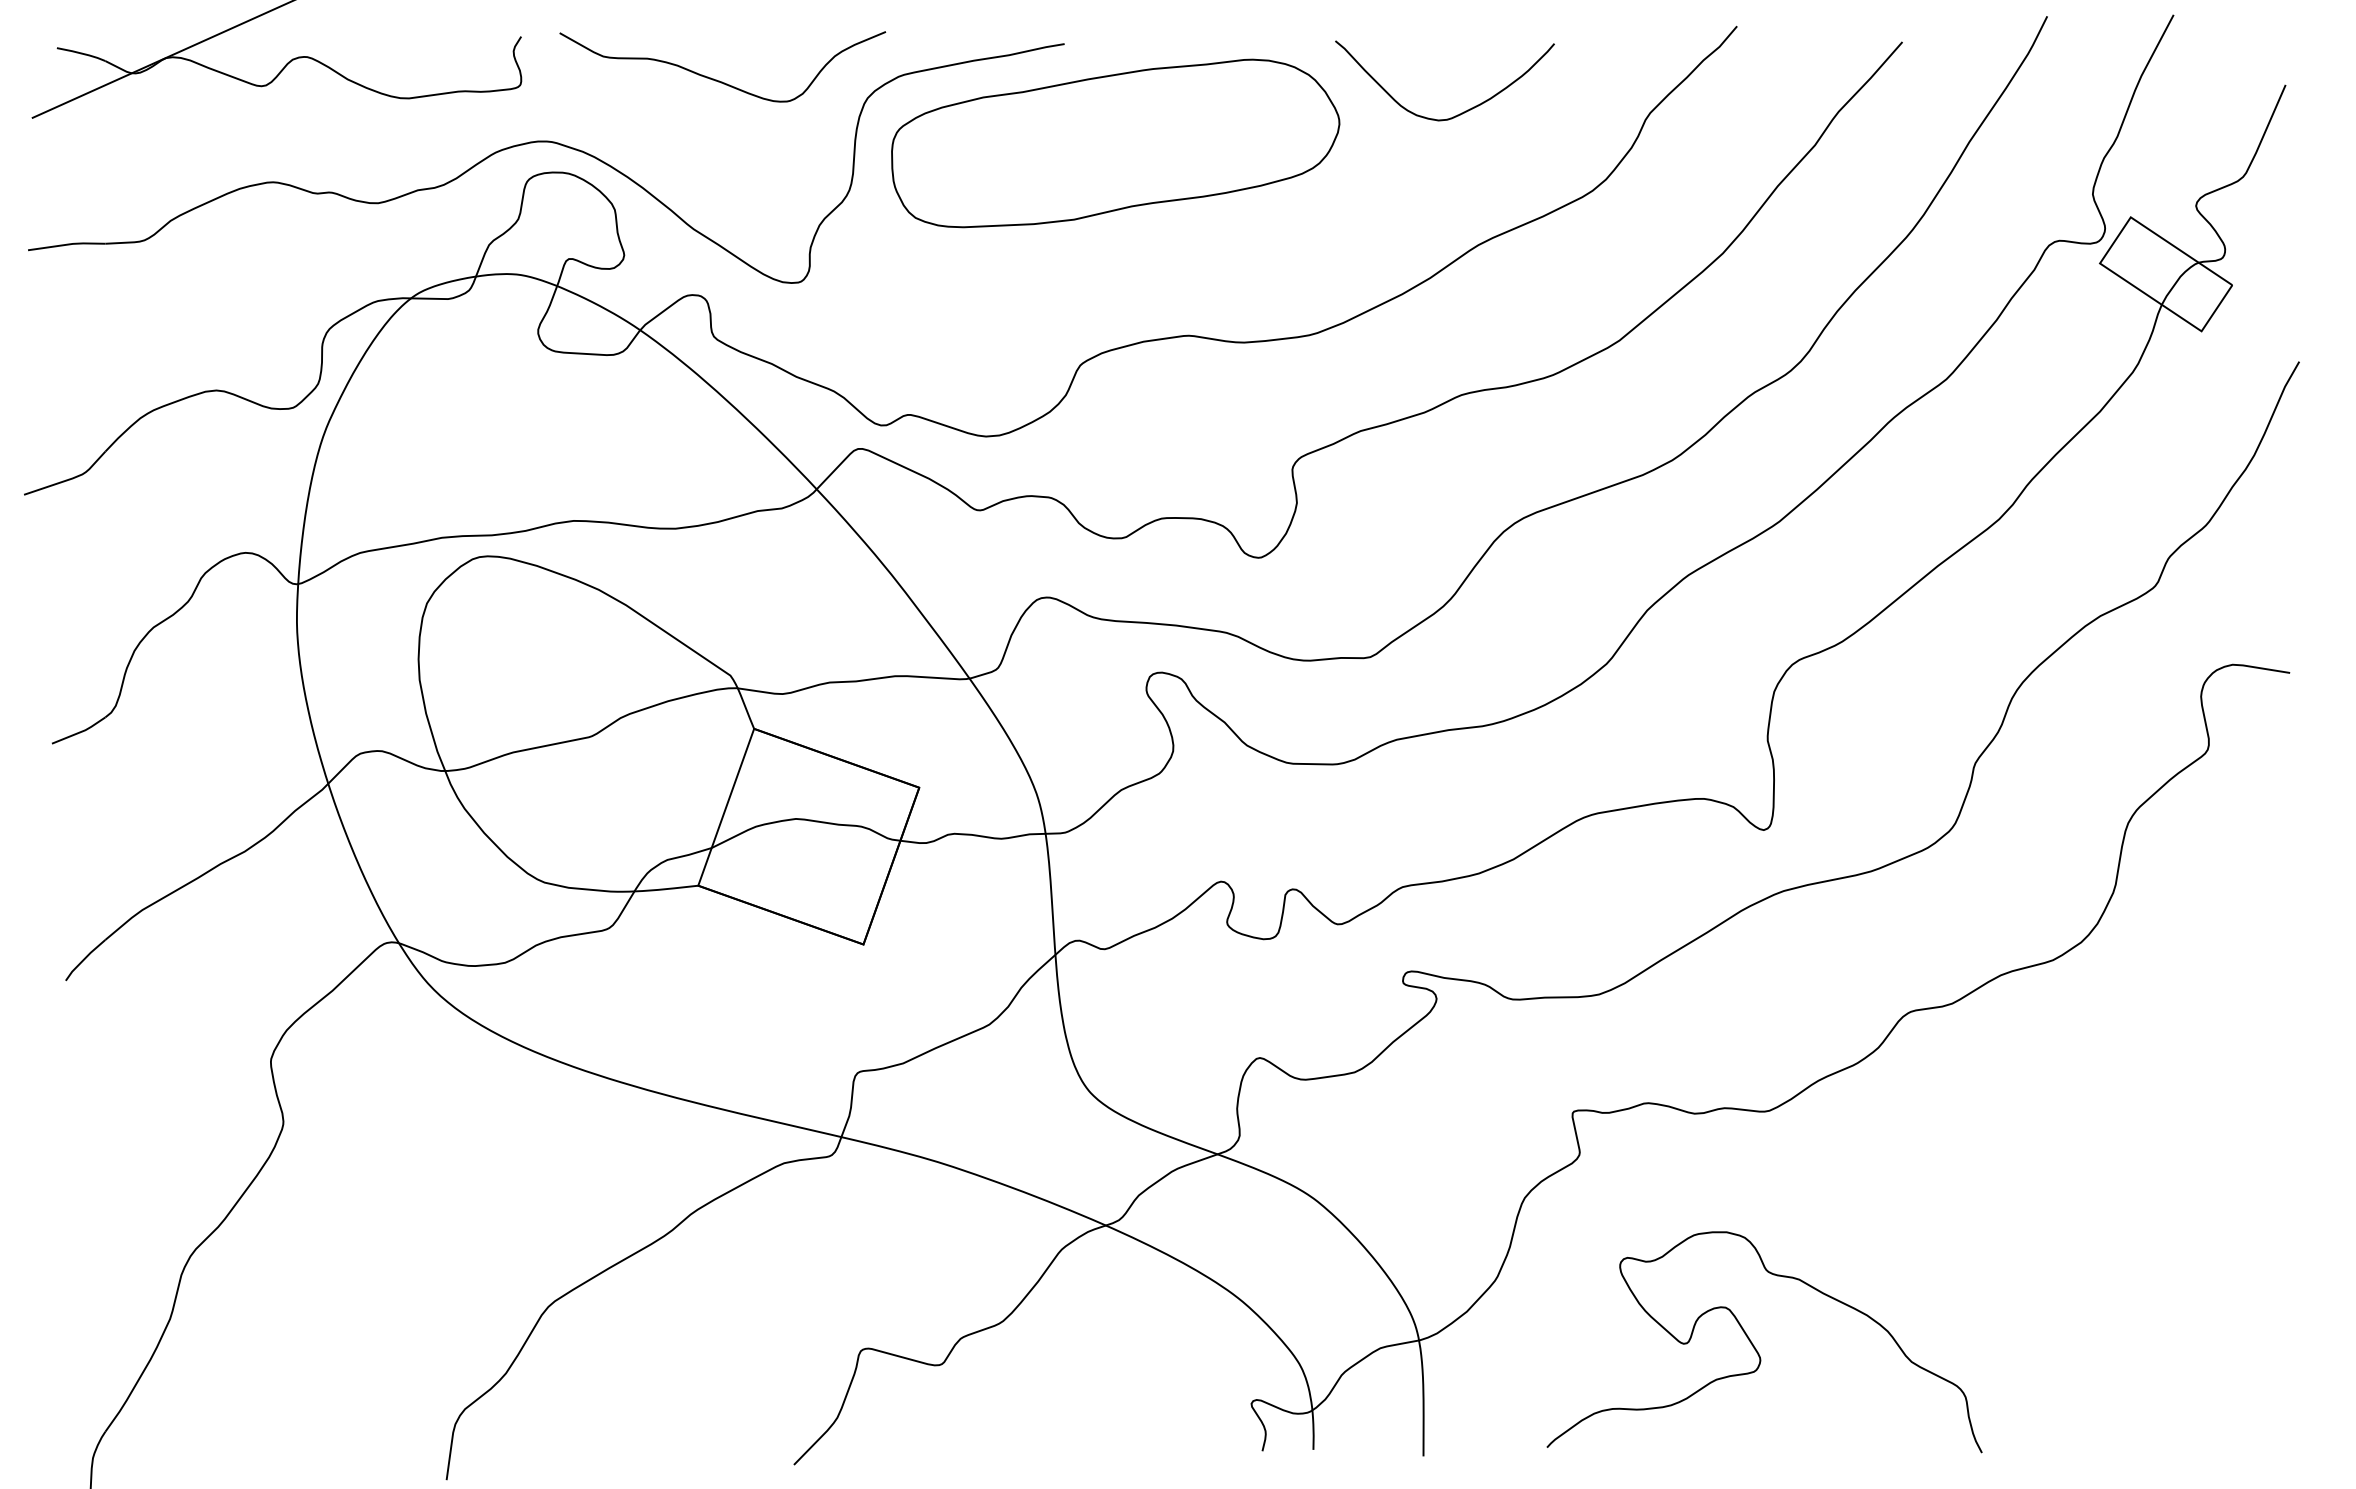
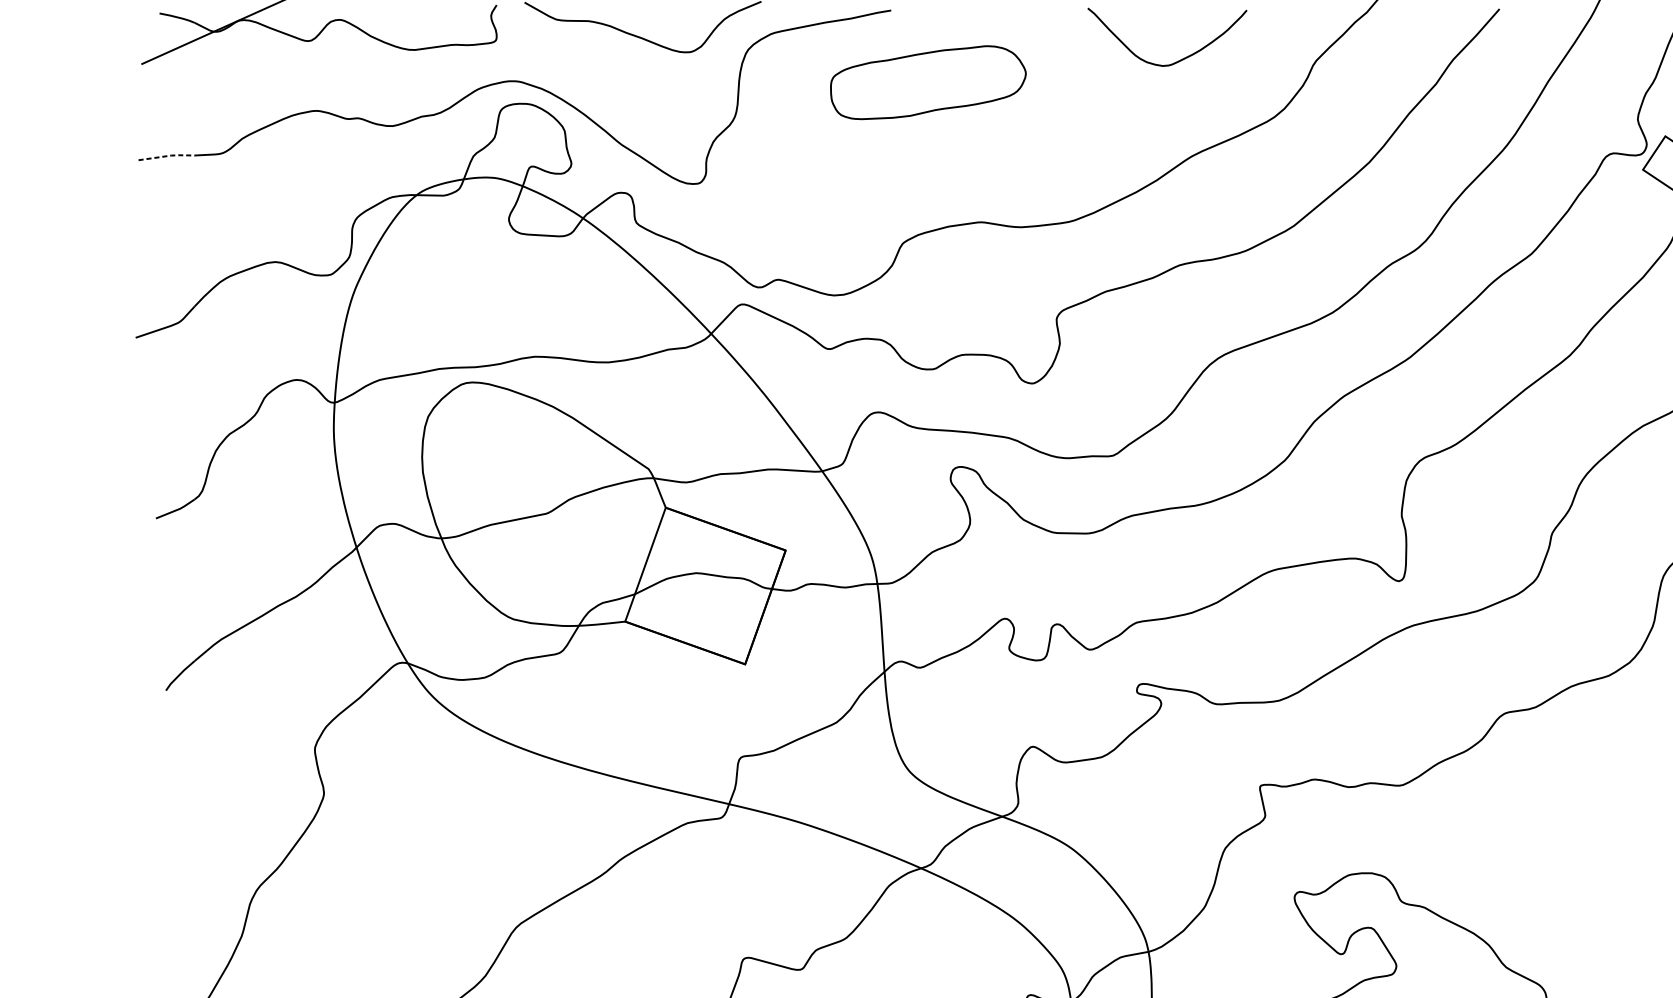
part: (1115, 143) -> (928, 82), size x0.6
line: (68, 244) -> (167, 156), solid -> dashed

